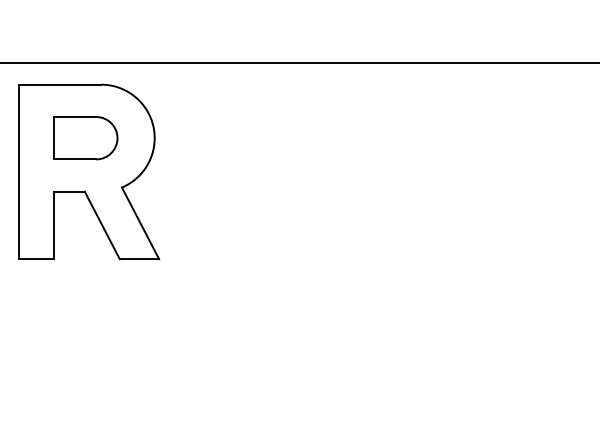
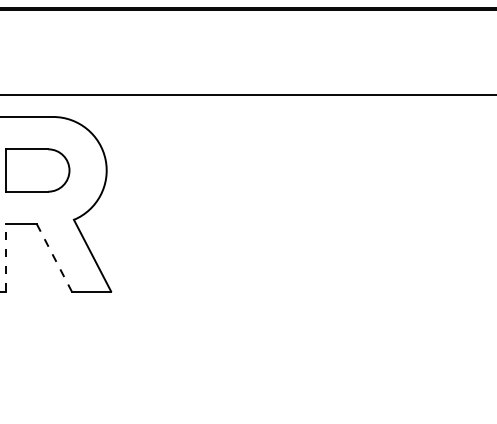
line: (54, 225) -> (6, 257), solid -> dashed
line: (102, 225) -> (54, 257), solid -> dashed

